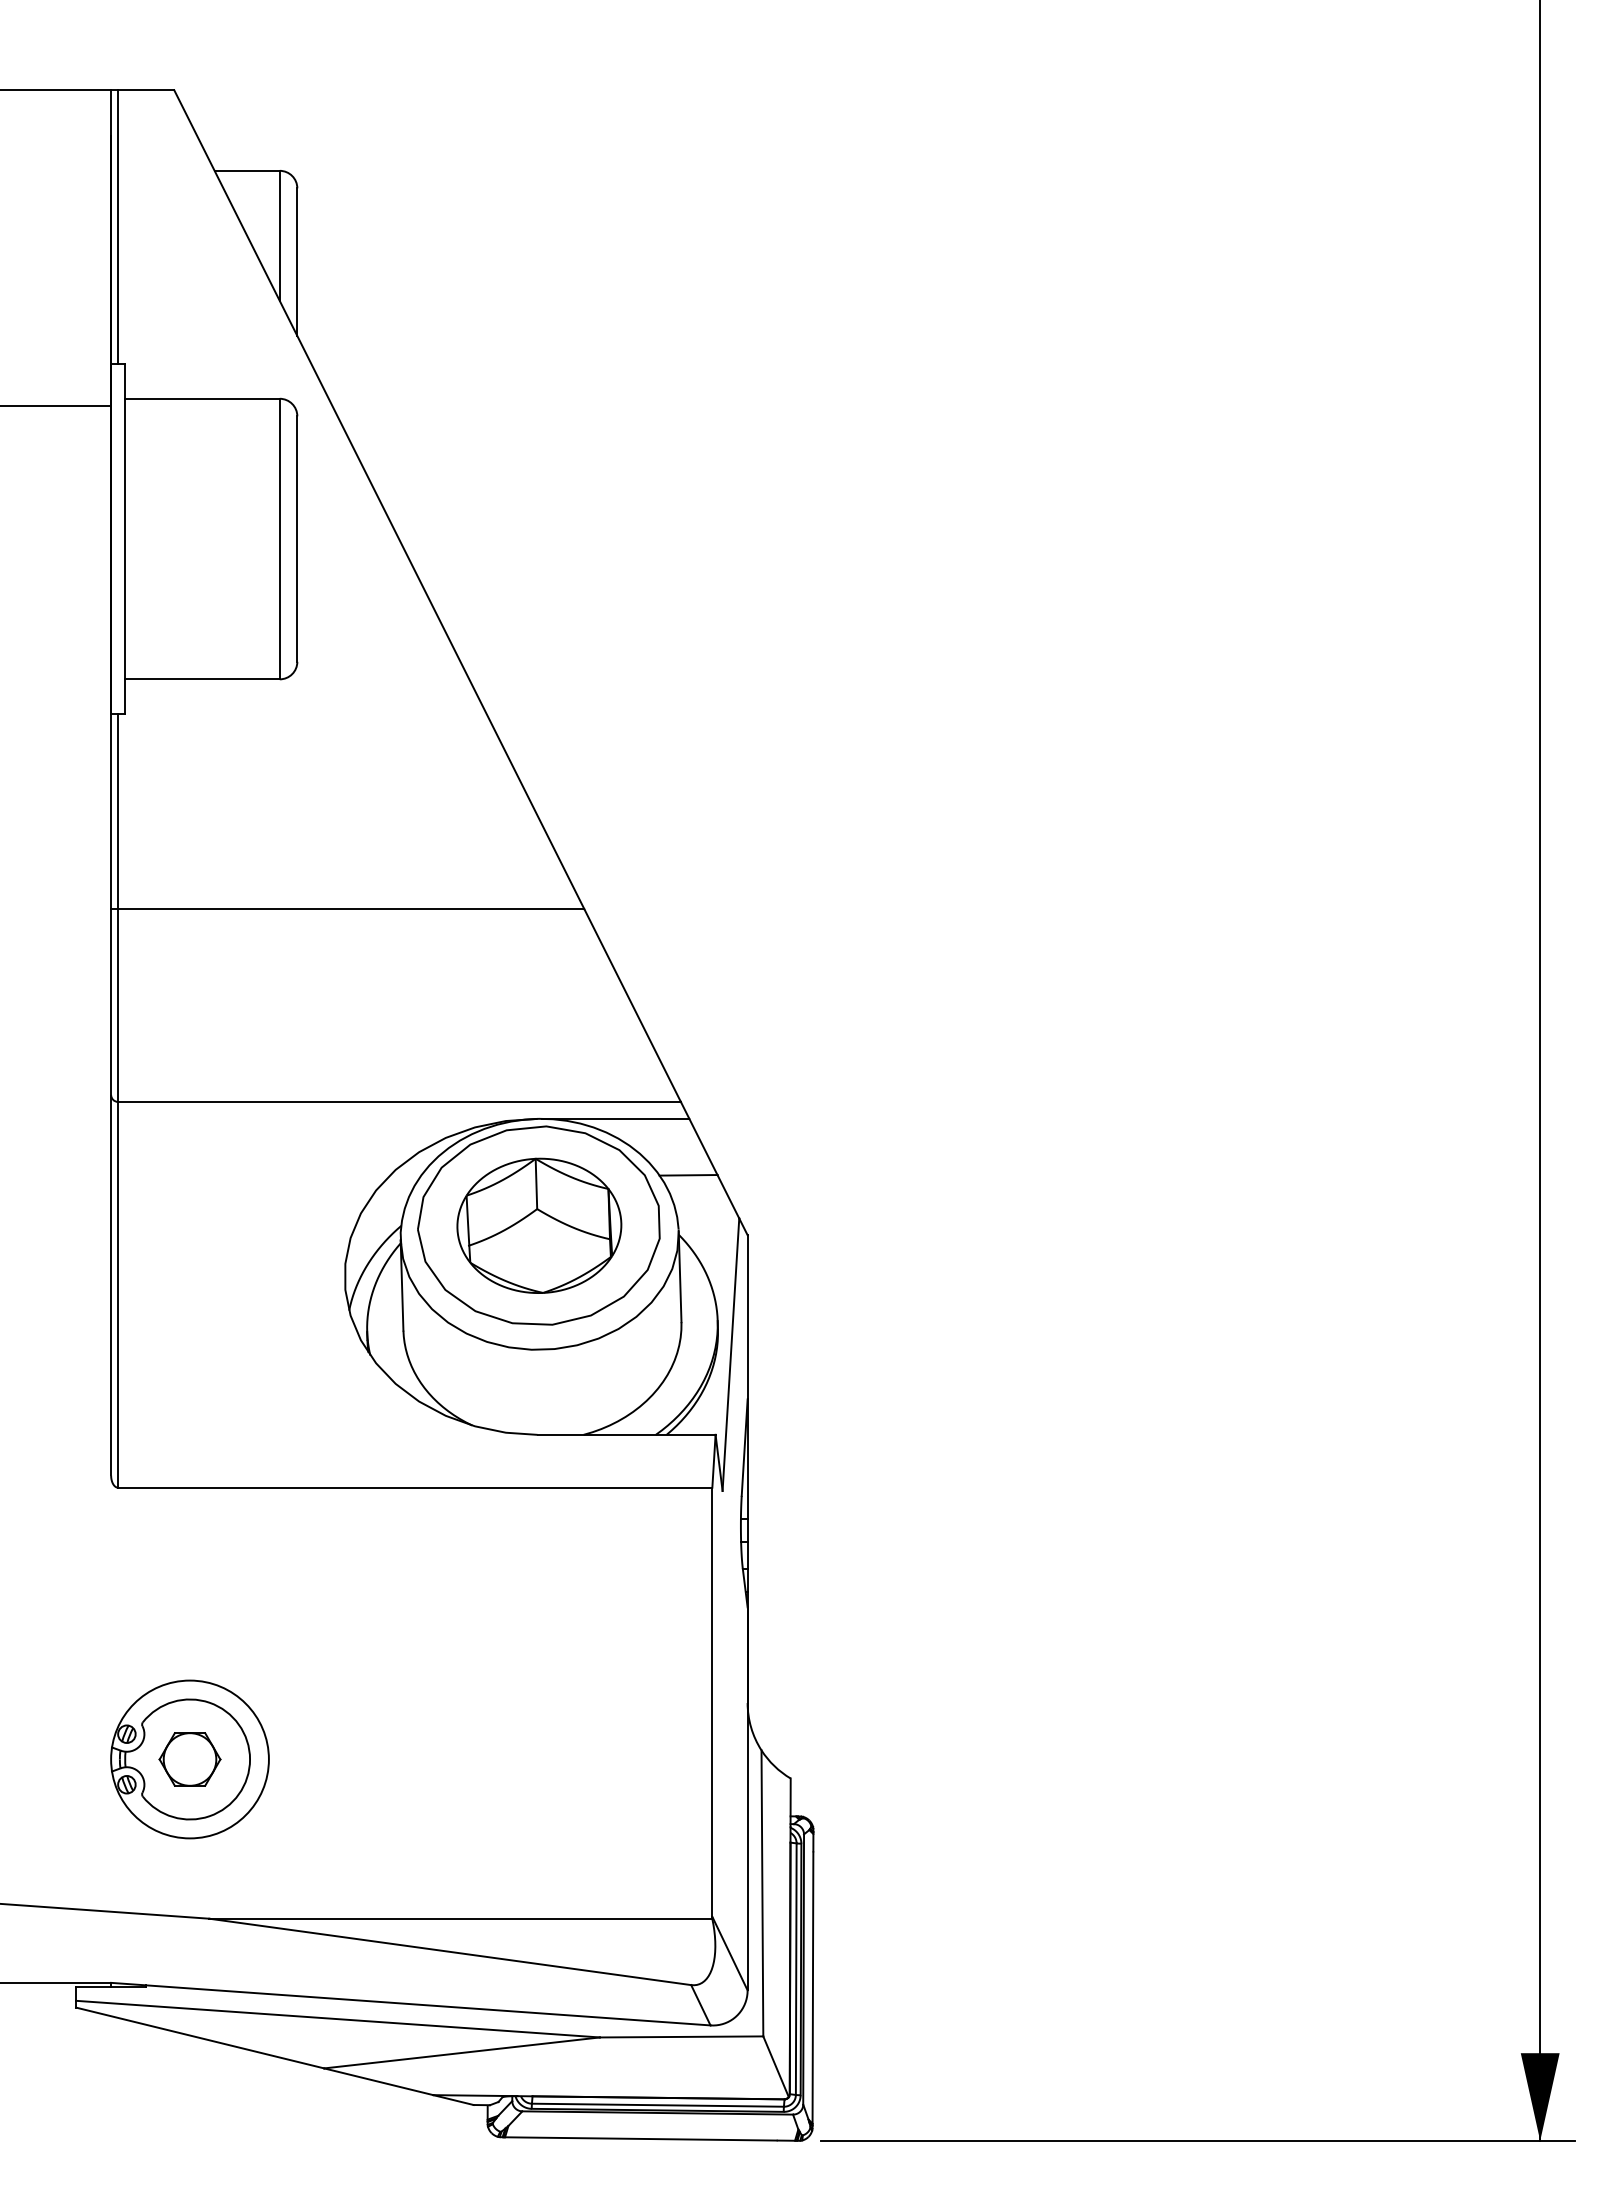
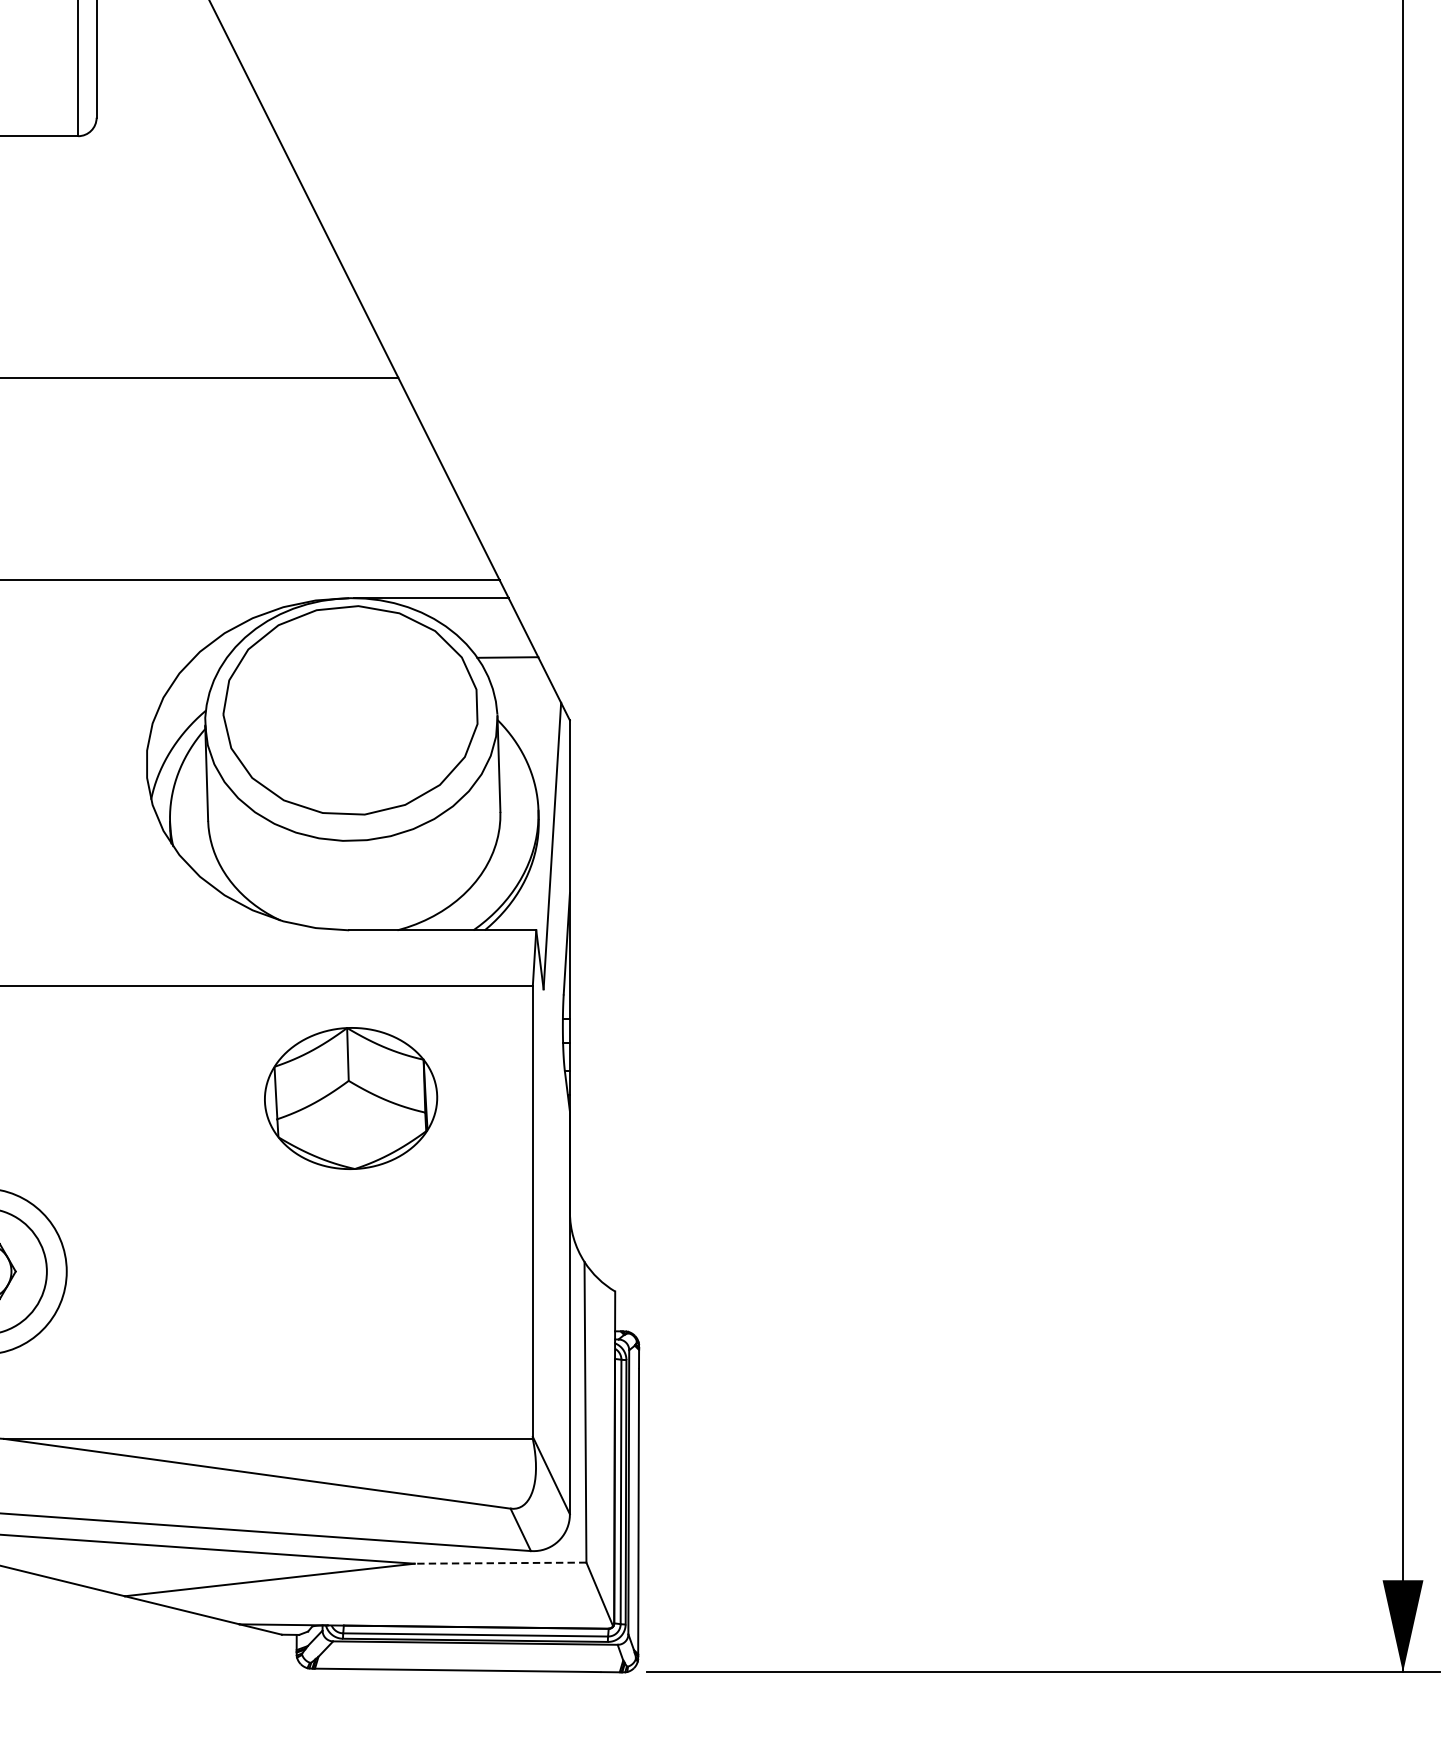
part: (539, 1225) -> (351, 1098), moved
line: (681, 2036) -> (500, 1562), solid -> dashed

